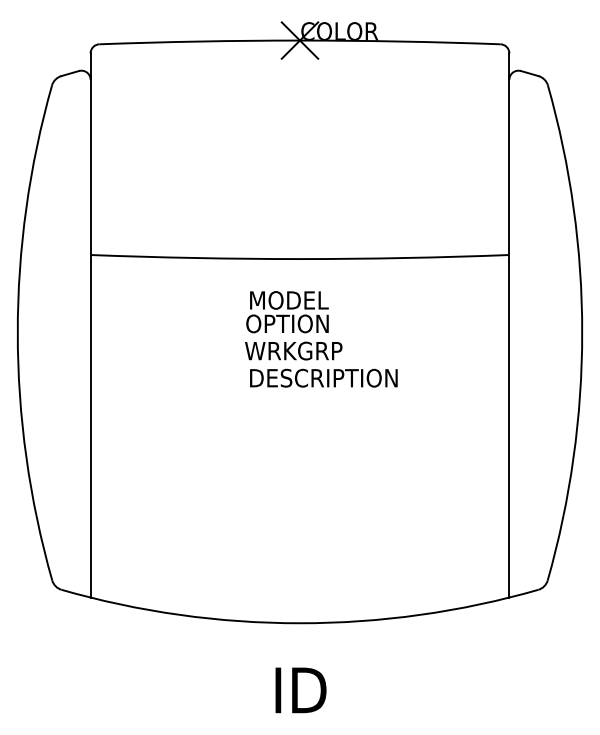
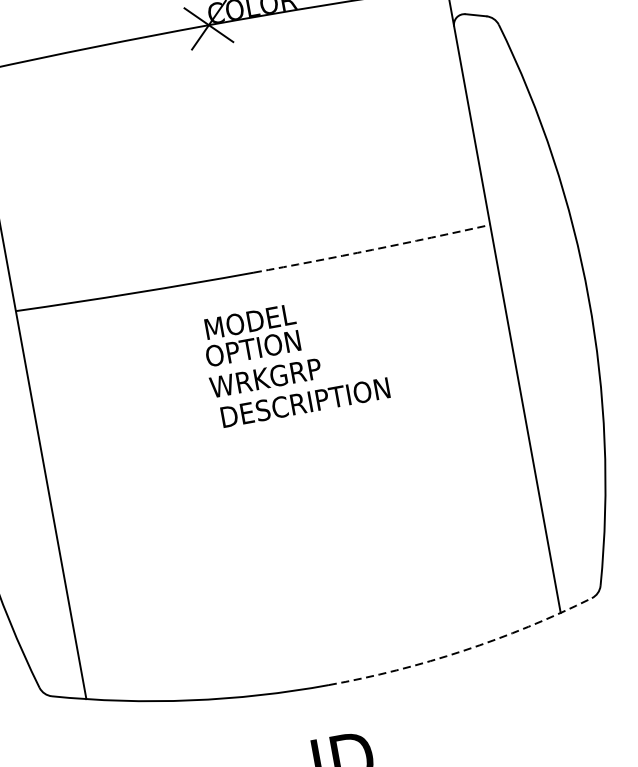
arc: (404, 258) -> (372, 250), solid -> dashed
arc: (420, 614) -> (463, 650), solid -> dashed

